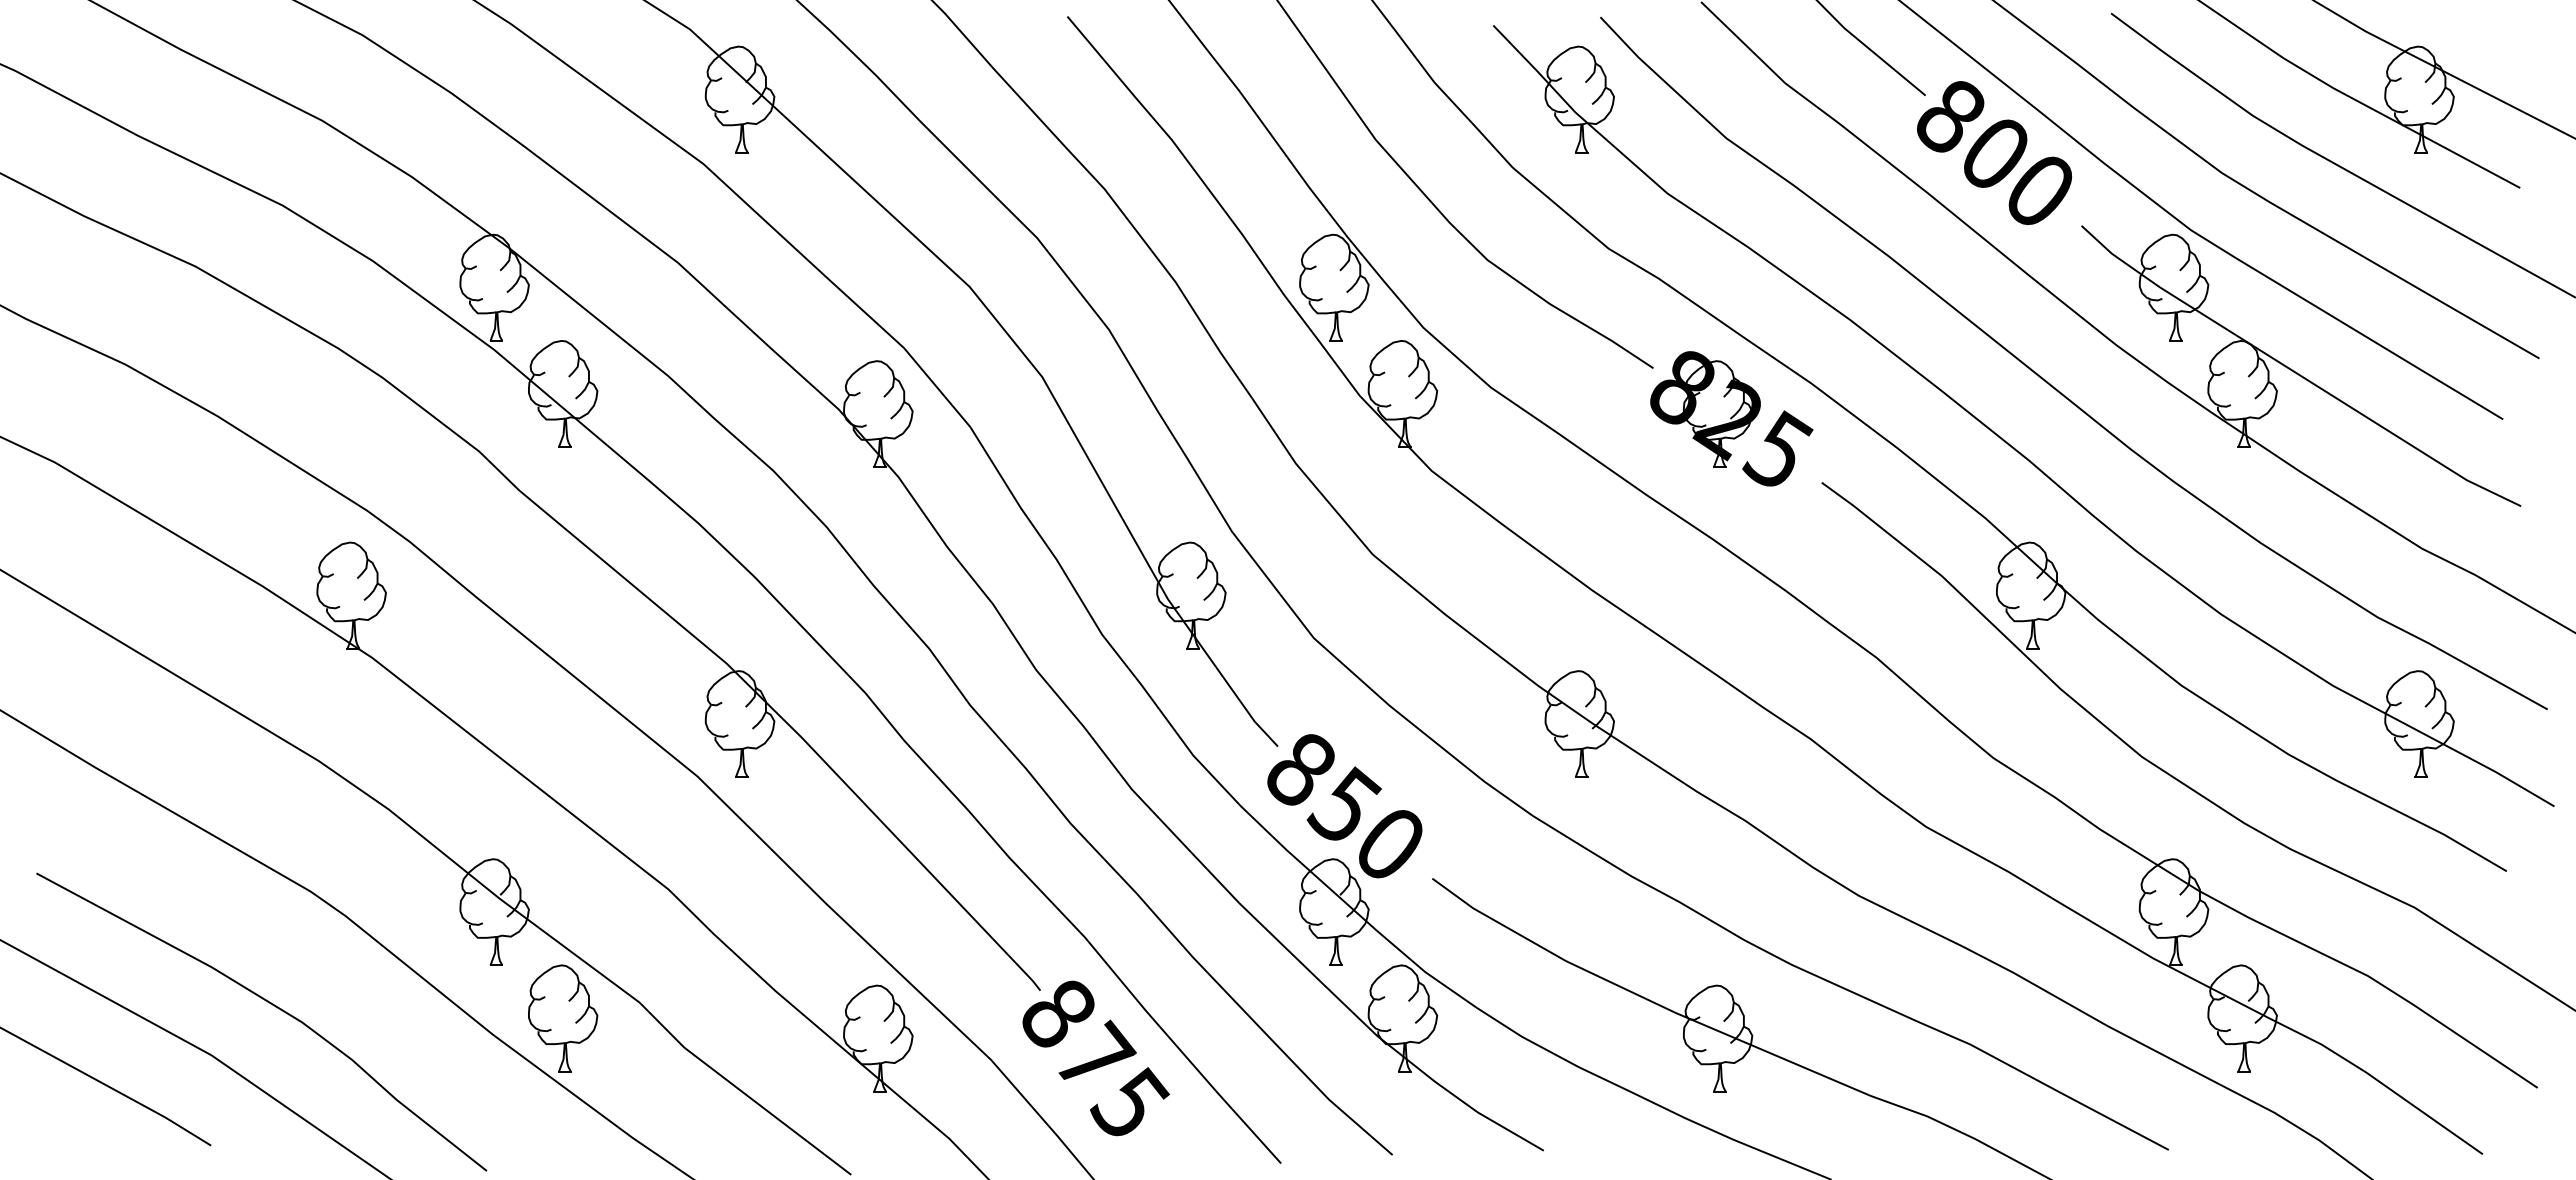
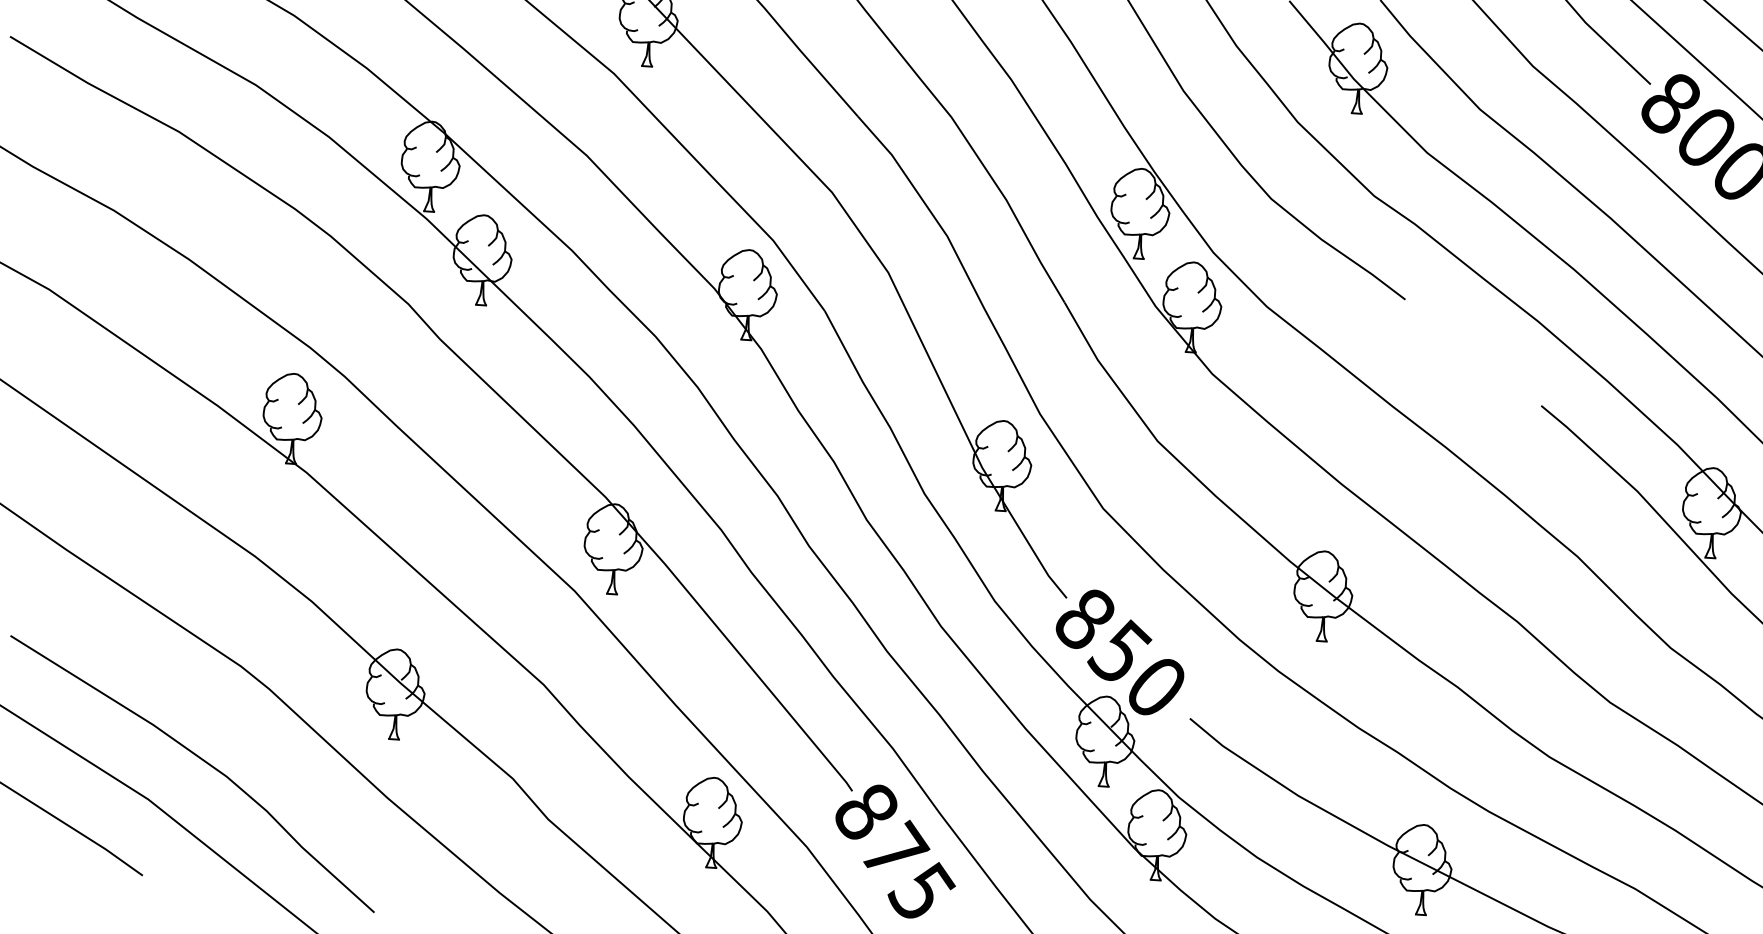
part: (1731, 418) -> (1468, 346), removed
part: (563, 1018) -> (447, 788), removed

